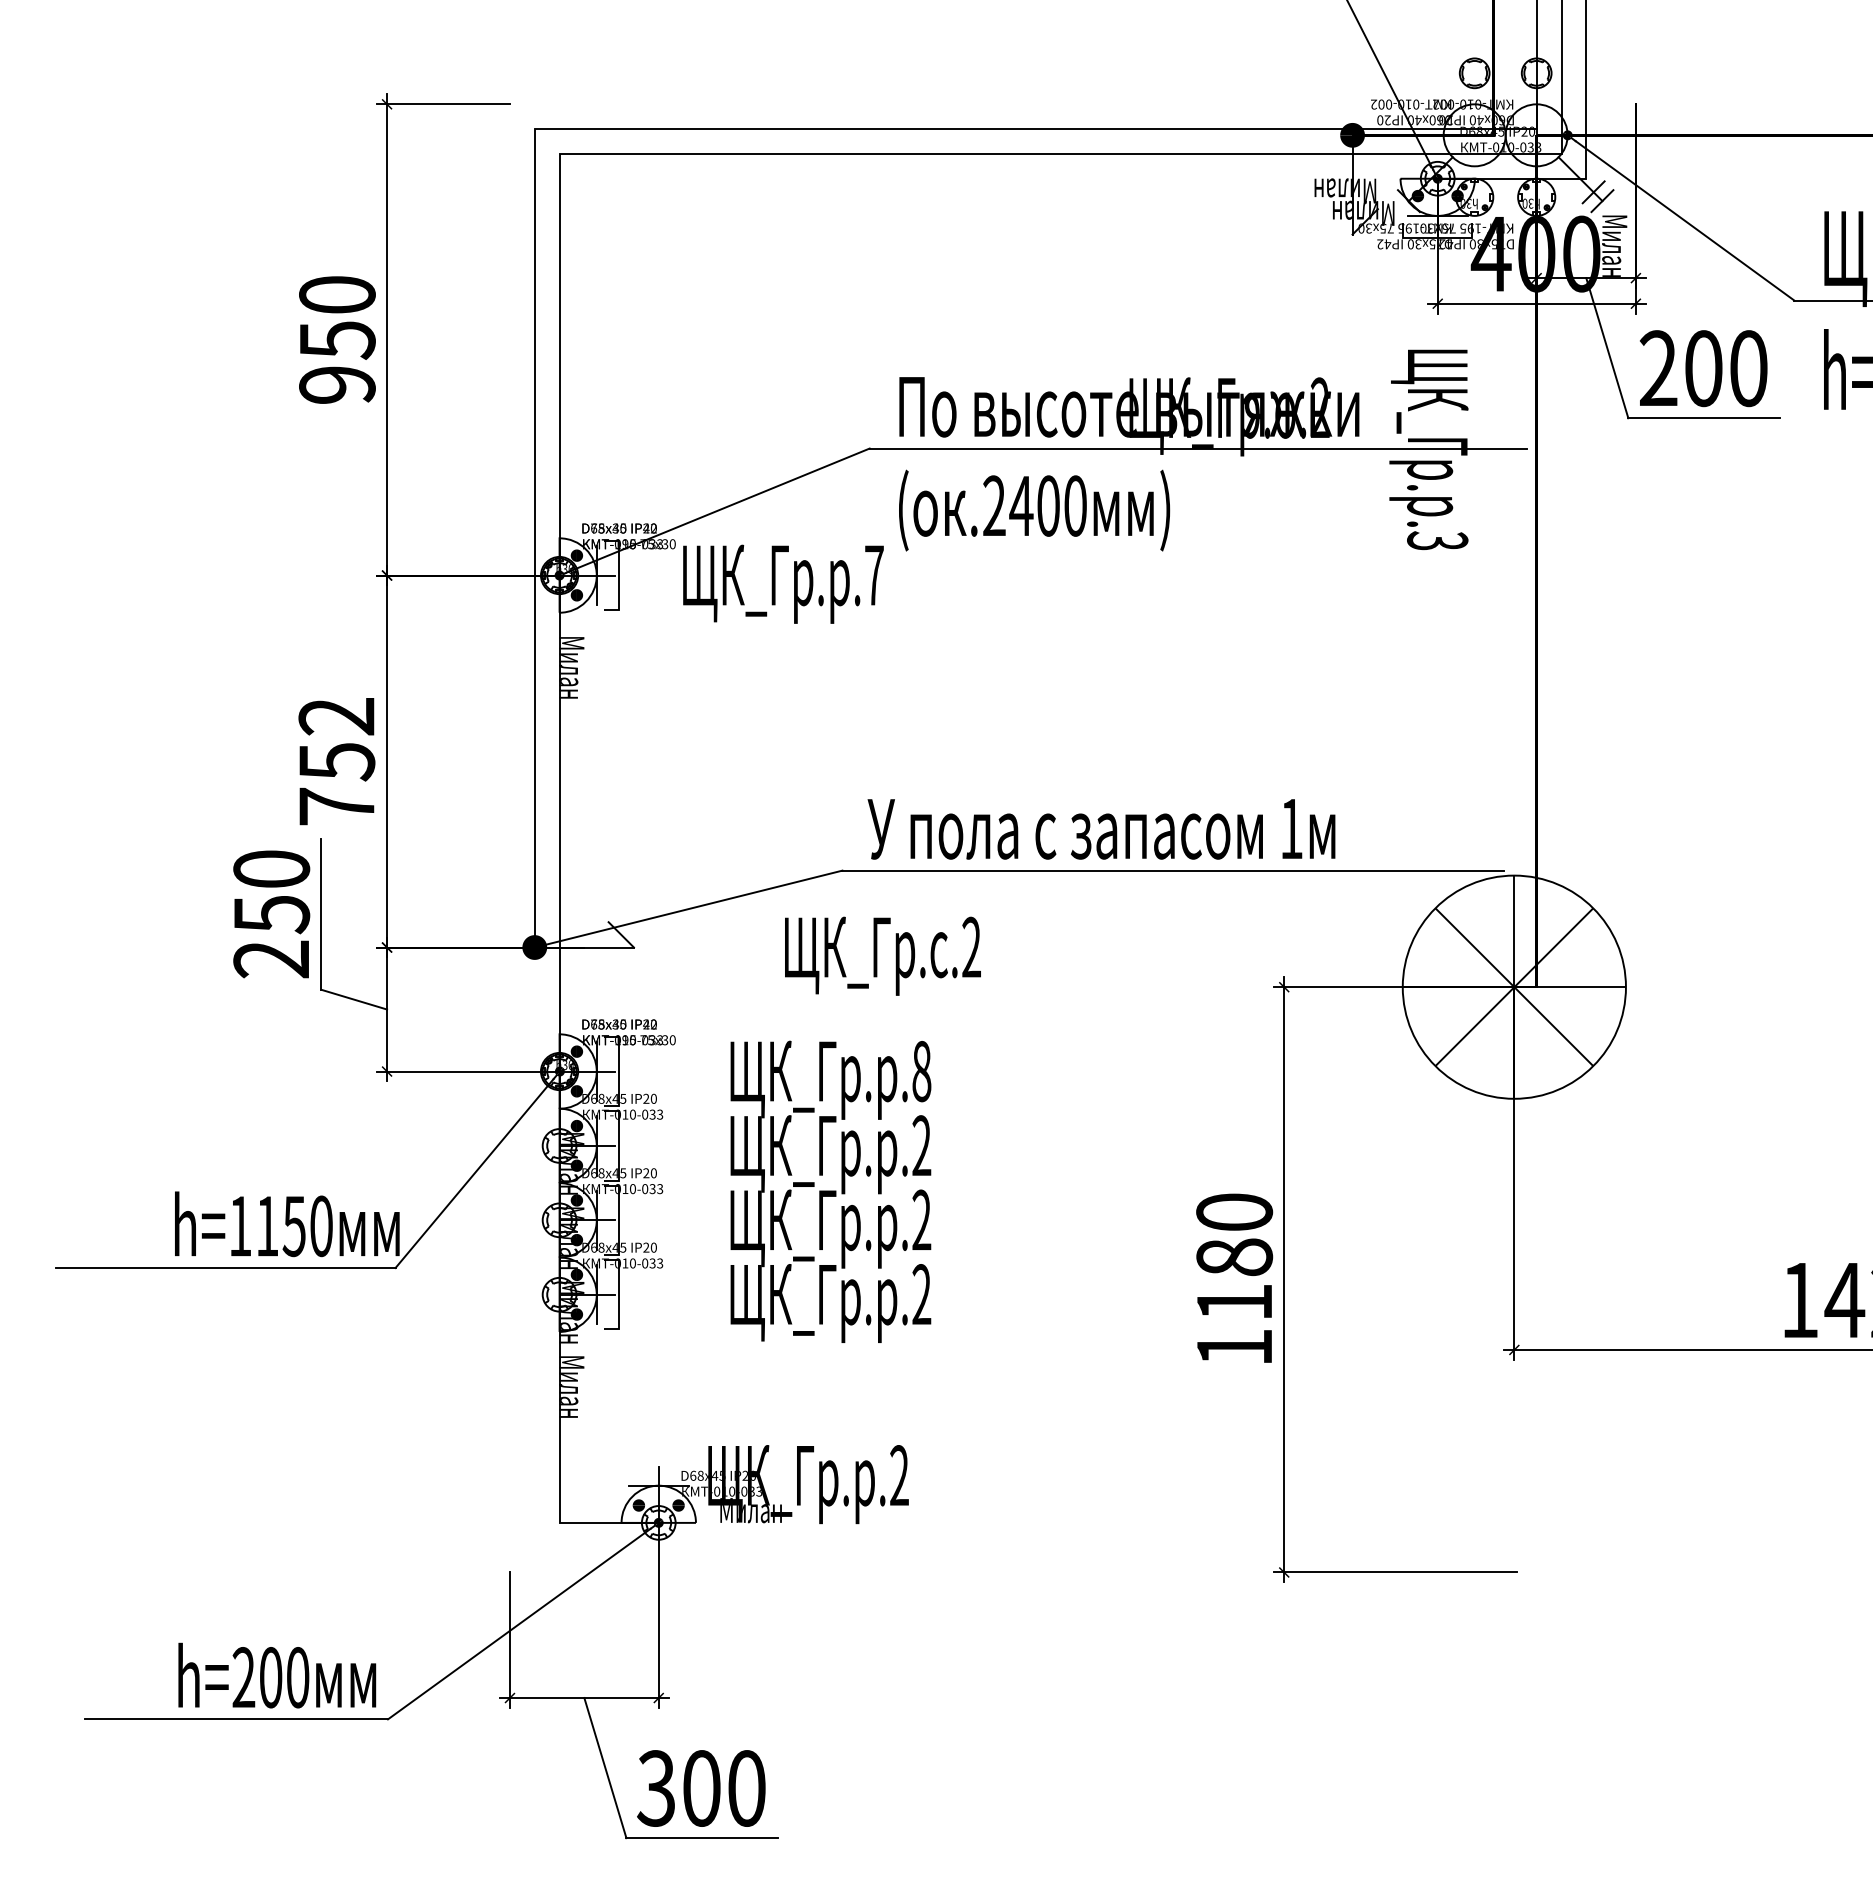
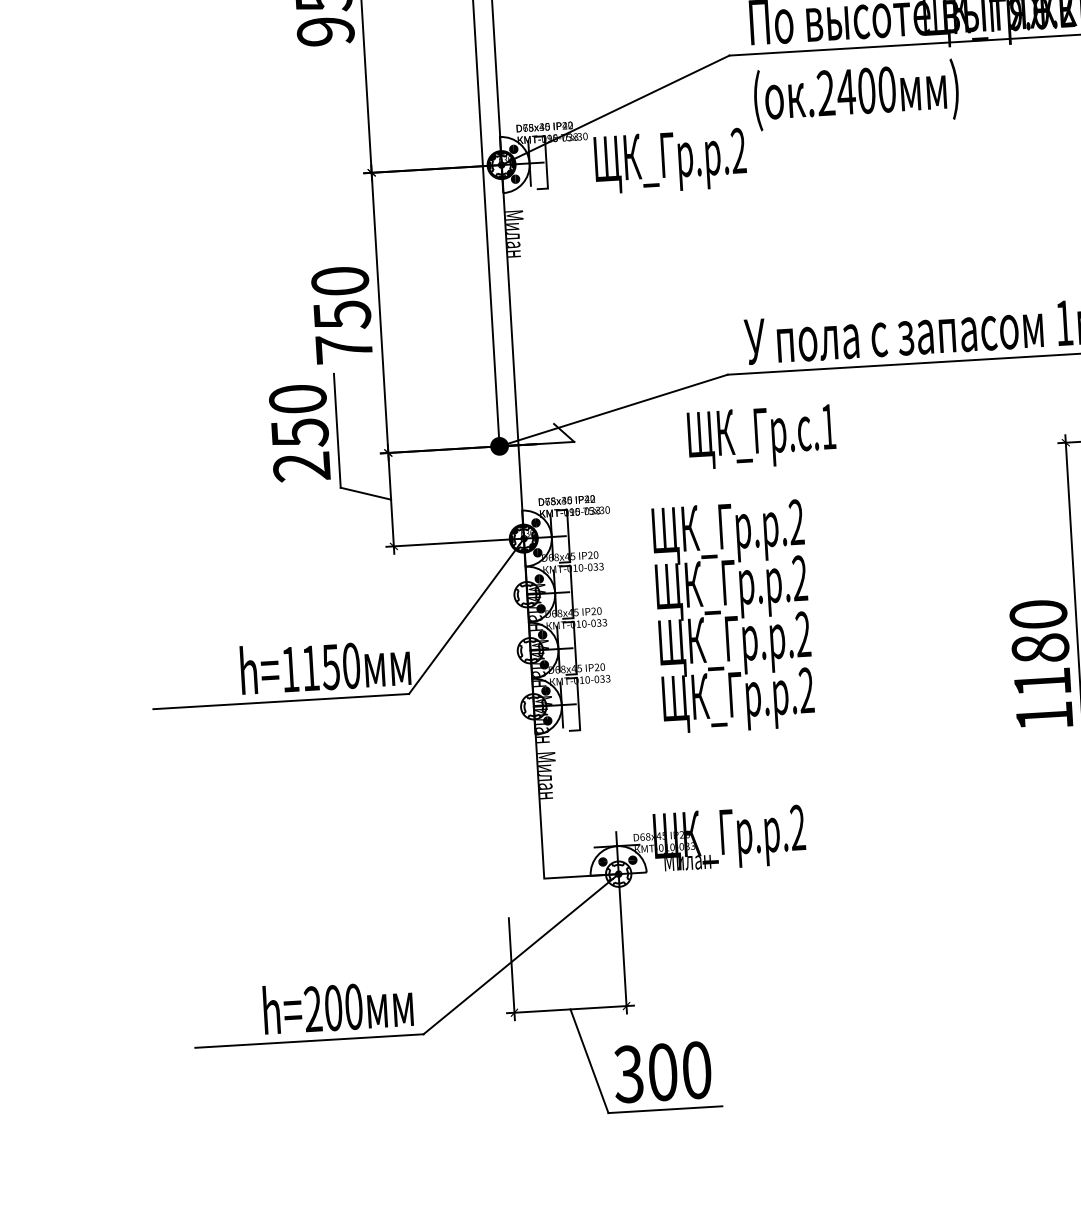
text: (874, 574) -> (738, 150), .7 -> .2
text: (336, 716) -> (339, 281), 752 -> 750
text: (971, 946) -> (828, 426), .2 -> .1
text: (921, 1071) -> (796, 522), .8 -> .2

